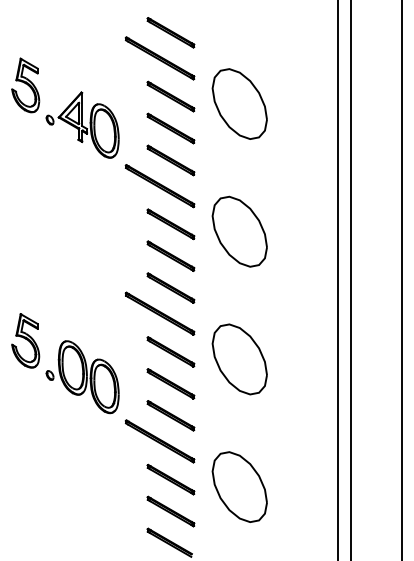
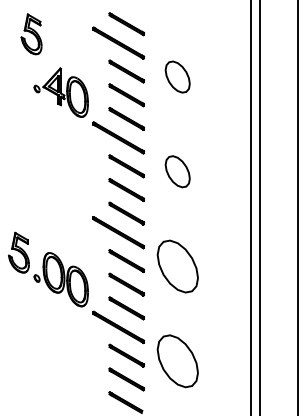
part: (25, 85) -> (31, 34), moved
part: (239, 103) -> (177, 76), size x0.6
part: (239, 231) -> (177, 171), size x0.6

